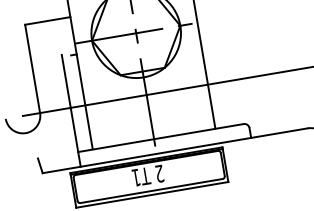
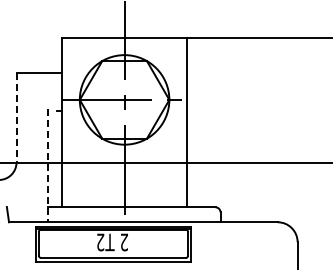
line: (32, 68) -> (16, 117), solid -> dashed
line: (71, 110) -> (47, 165), solid -> dashed
text: (136, 177) -> (100, 242), T1 -> T2

